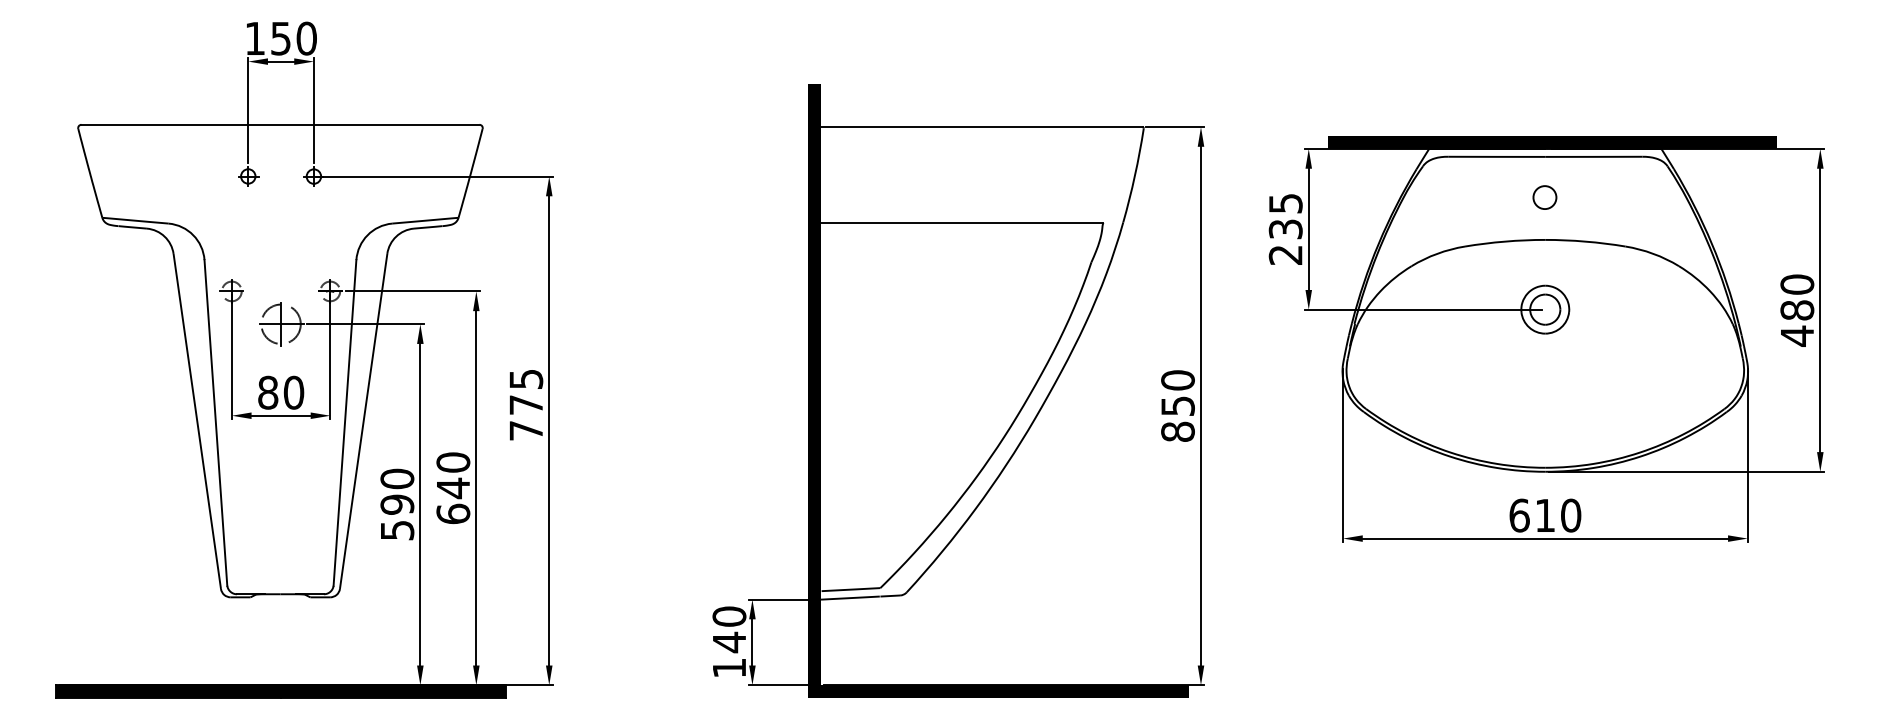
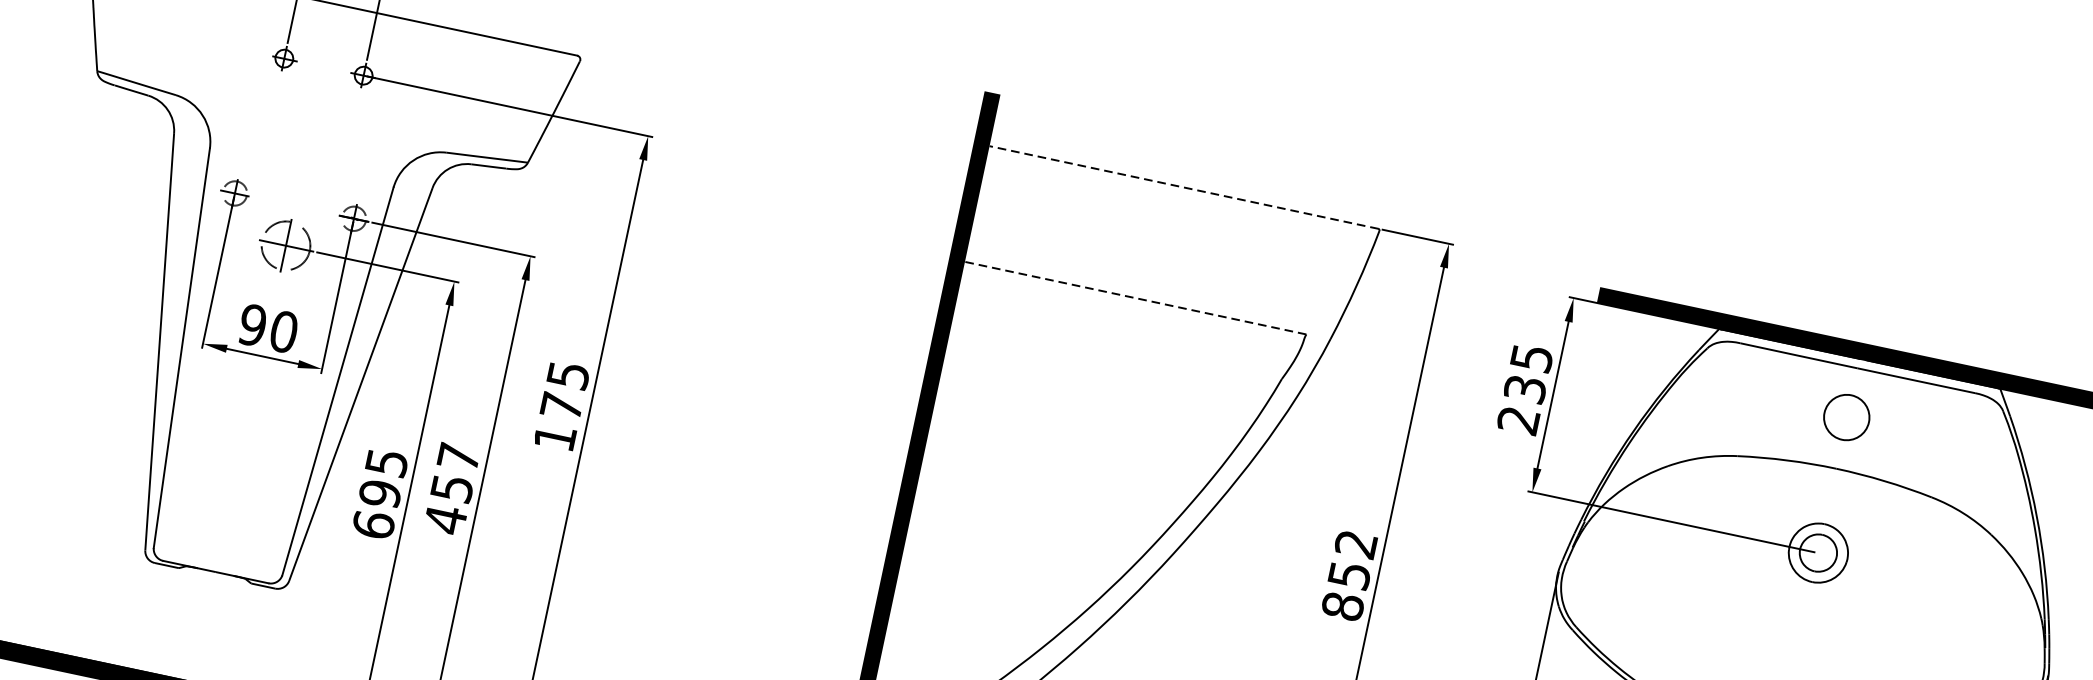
line: (981, 127) -> (1183, 187), solid -> dashed
circle: (1544, 197) -> (1846, 417), size x1.6
line: (961, 222) -> (1134, 297), solid -> dashed
text: (1177, 380) -> (1355, 544), 850 -> 852
text: (268, 392) -> (253, 325), 80 -> 90
text: (525, 430) -> (554, 437), 775 -> 175
text: (453, 488) -> (452, 488), 640 -> 457
text: (397, 504) -> (380, 493), 590 -> 695

